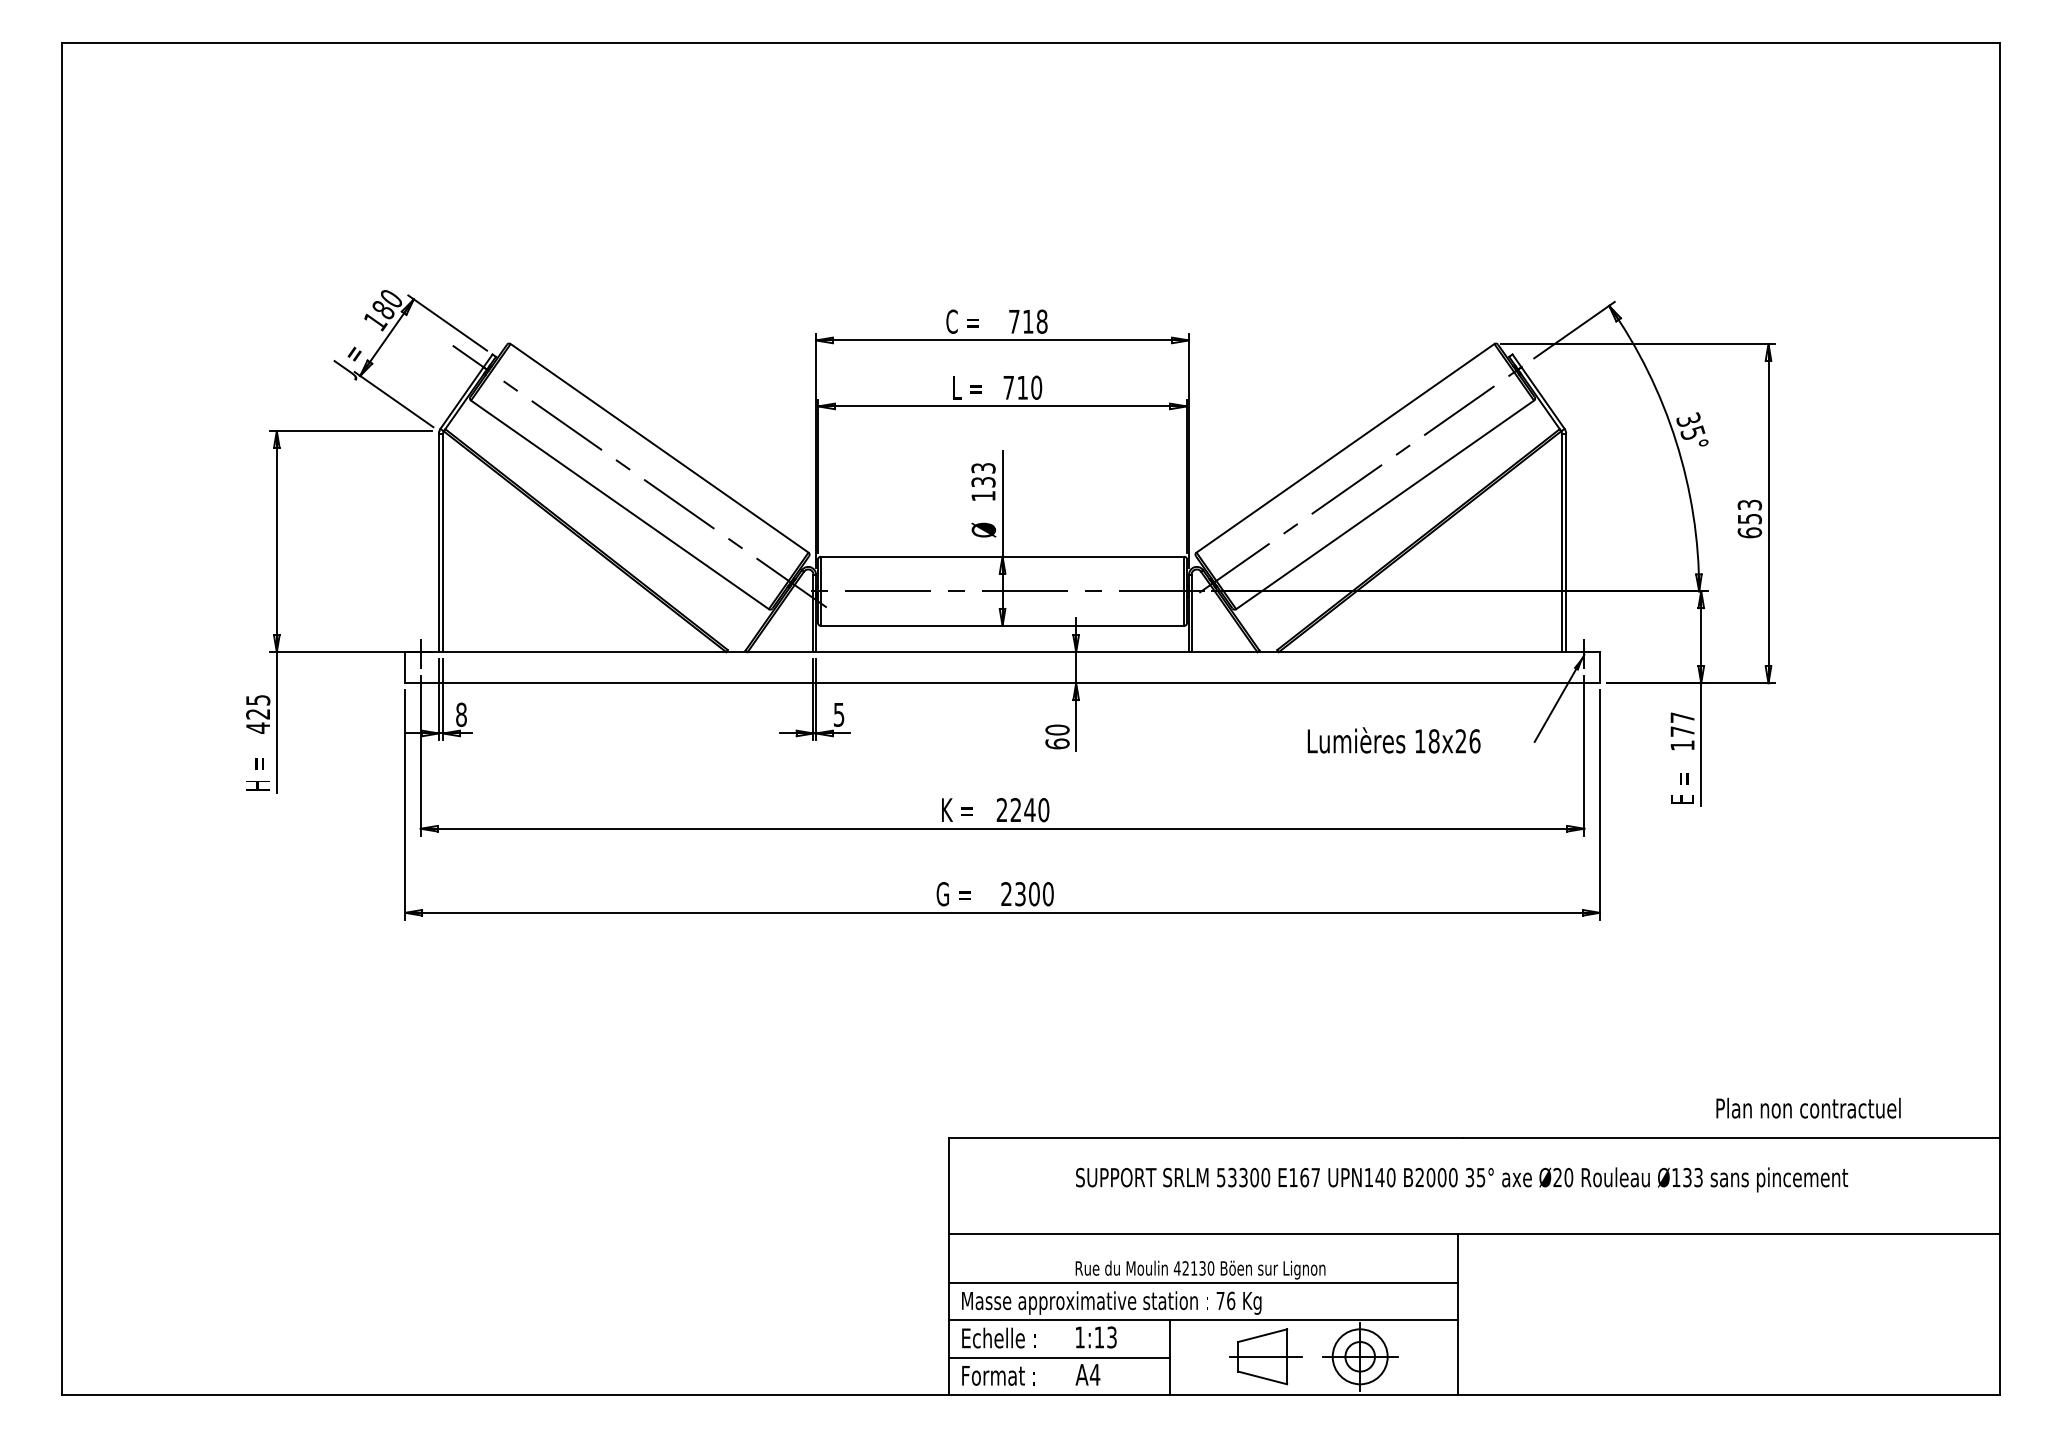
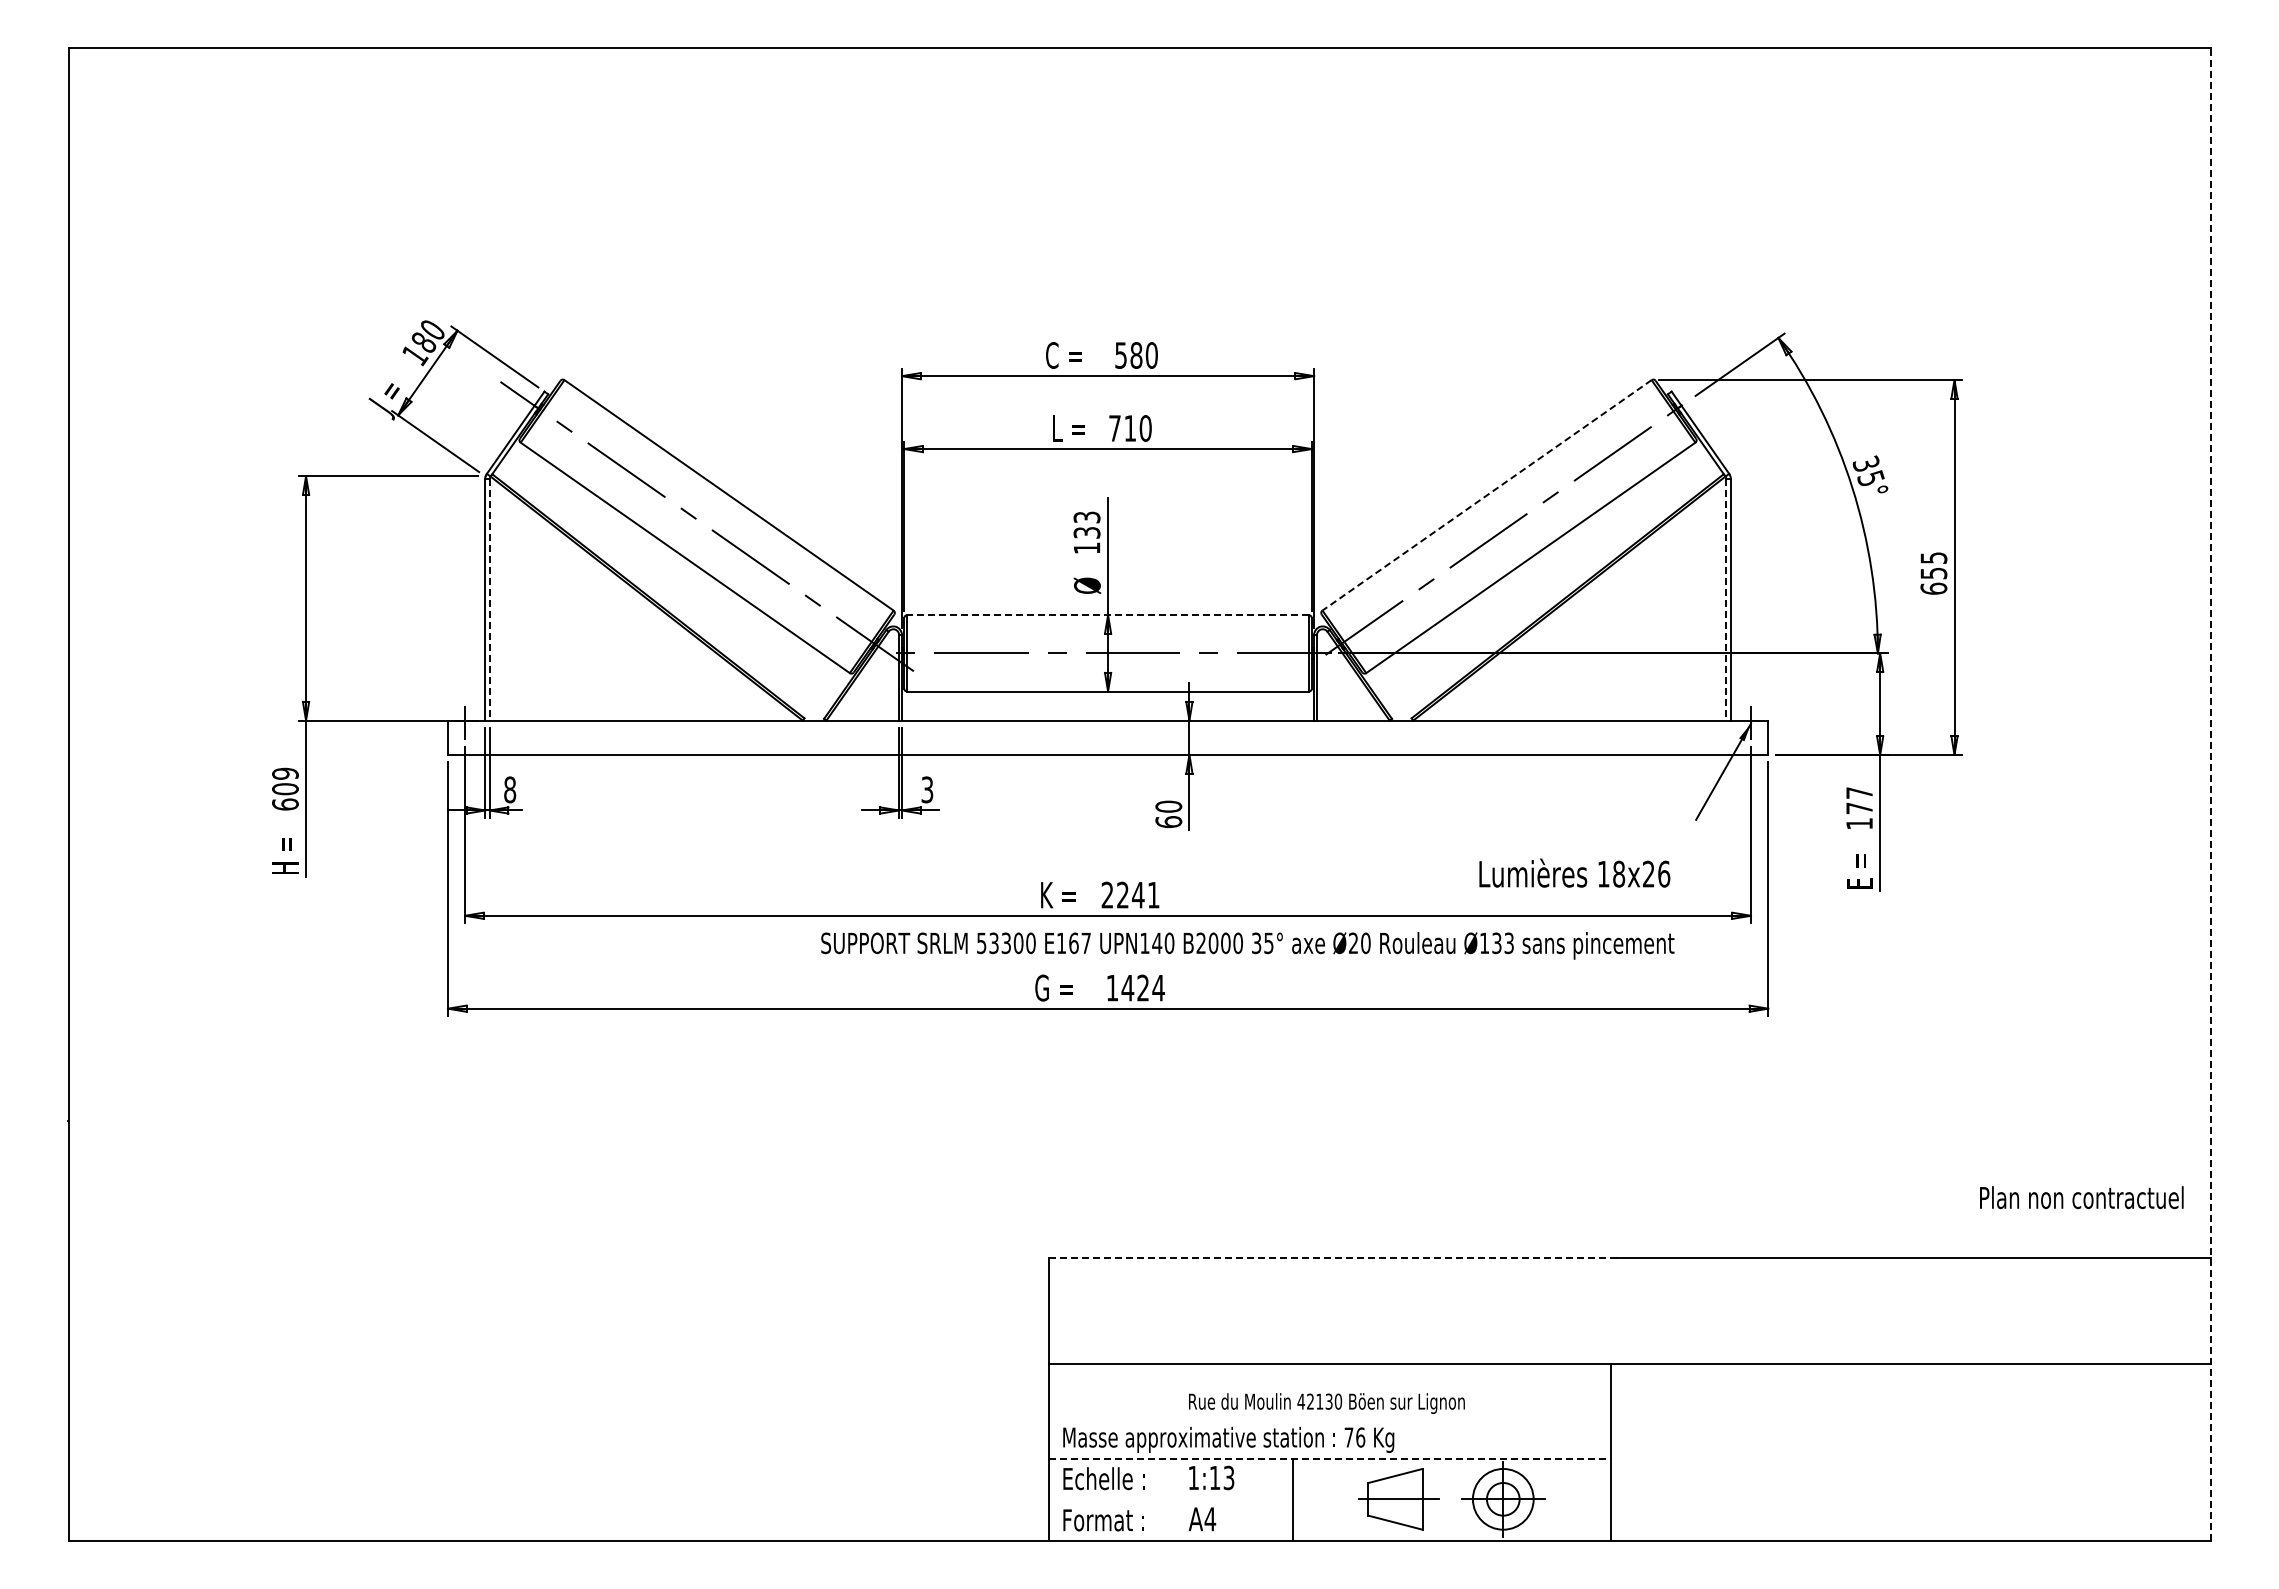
text: (1028, 321) -> (1136, 355), 718 -> 580
line: (1345, 448) -> (1487, 495), solid -> dashed
text: (1749, 504) -> (1933, 557), 653 -> 655
line: (442, 542) -> (489, 599), solid -> dashed
line: (1562, 542) -> (1726, 599), solid -> dashed
line: (1002, 557) -> (1108, 615), solid -> dashed
text: (258, 714) -> (285, 789), 425 -> 609
text: (839, 714) -> (927, 789), 5 -> 3
line: (2000, 719) -> (2210, 794), solid -> dashed
text: (1393, 739) -> (1574, 872), moved
text: (1043, 809) -> (1153, 894), 2240 -> 2241
text: (1027, 893) -> (1135, 987), 2300 -> 1424
text: (1808, 1108) -> (2081, 1197), moved
line: (1206, 1137) -> (1333, 1257), solid -> dashed
text: (1461, 1179) -> (1247, 945), moved
line: (1203, 1283) -> (1330, 1418), removed
line: (1203, 1320) -> (1330, 1459), solid -> dashed
line: (1059, 1357) -> (1170, 1500), removed

